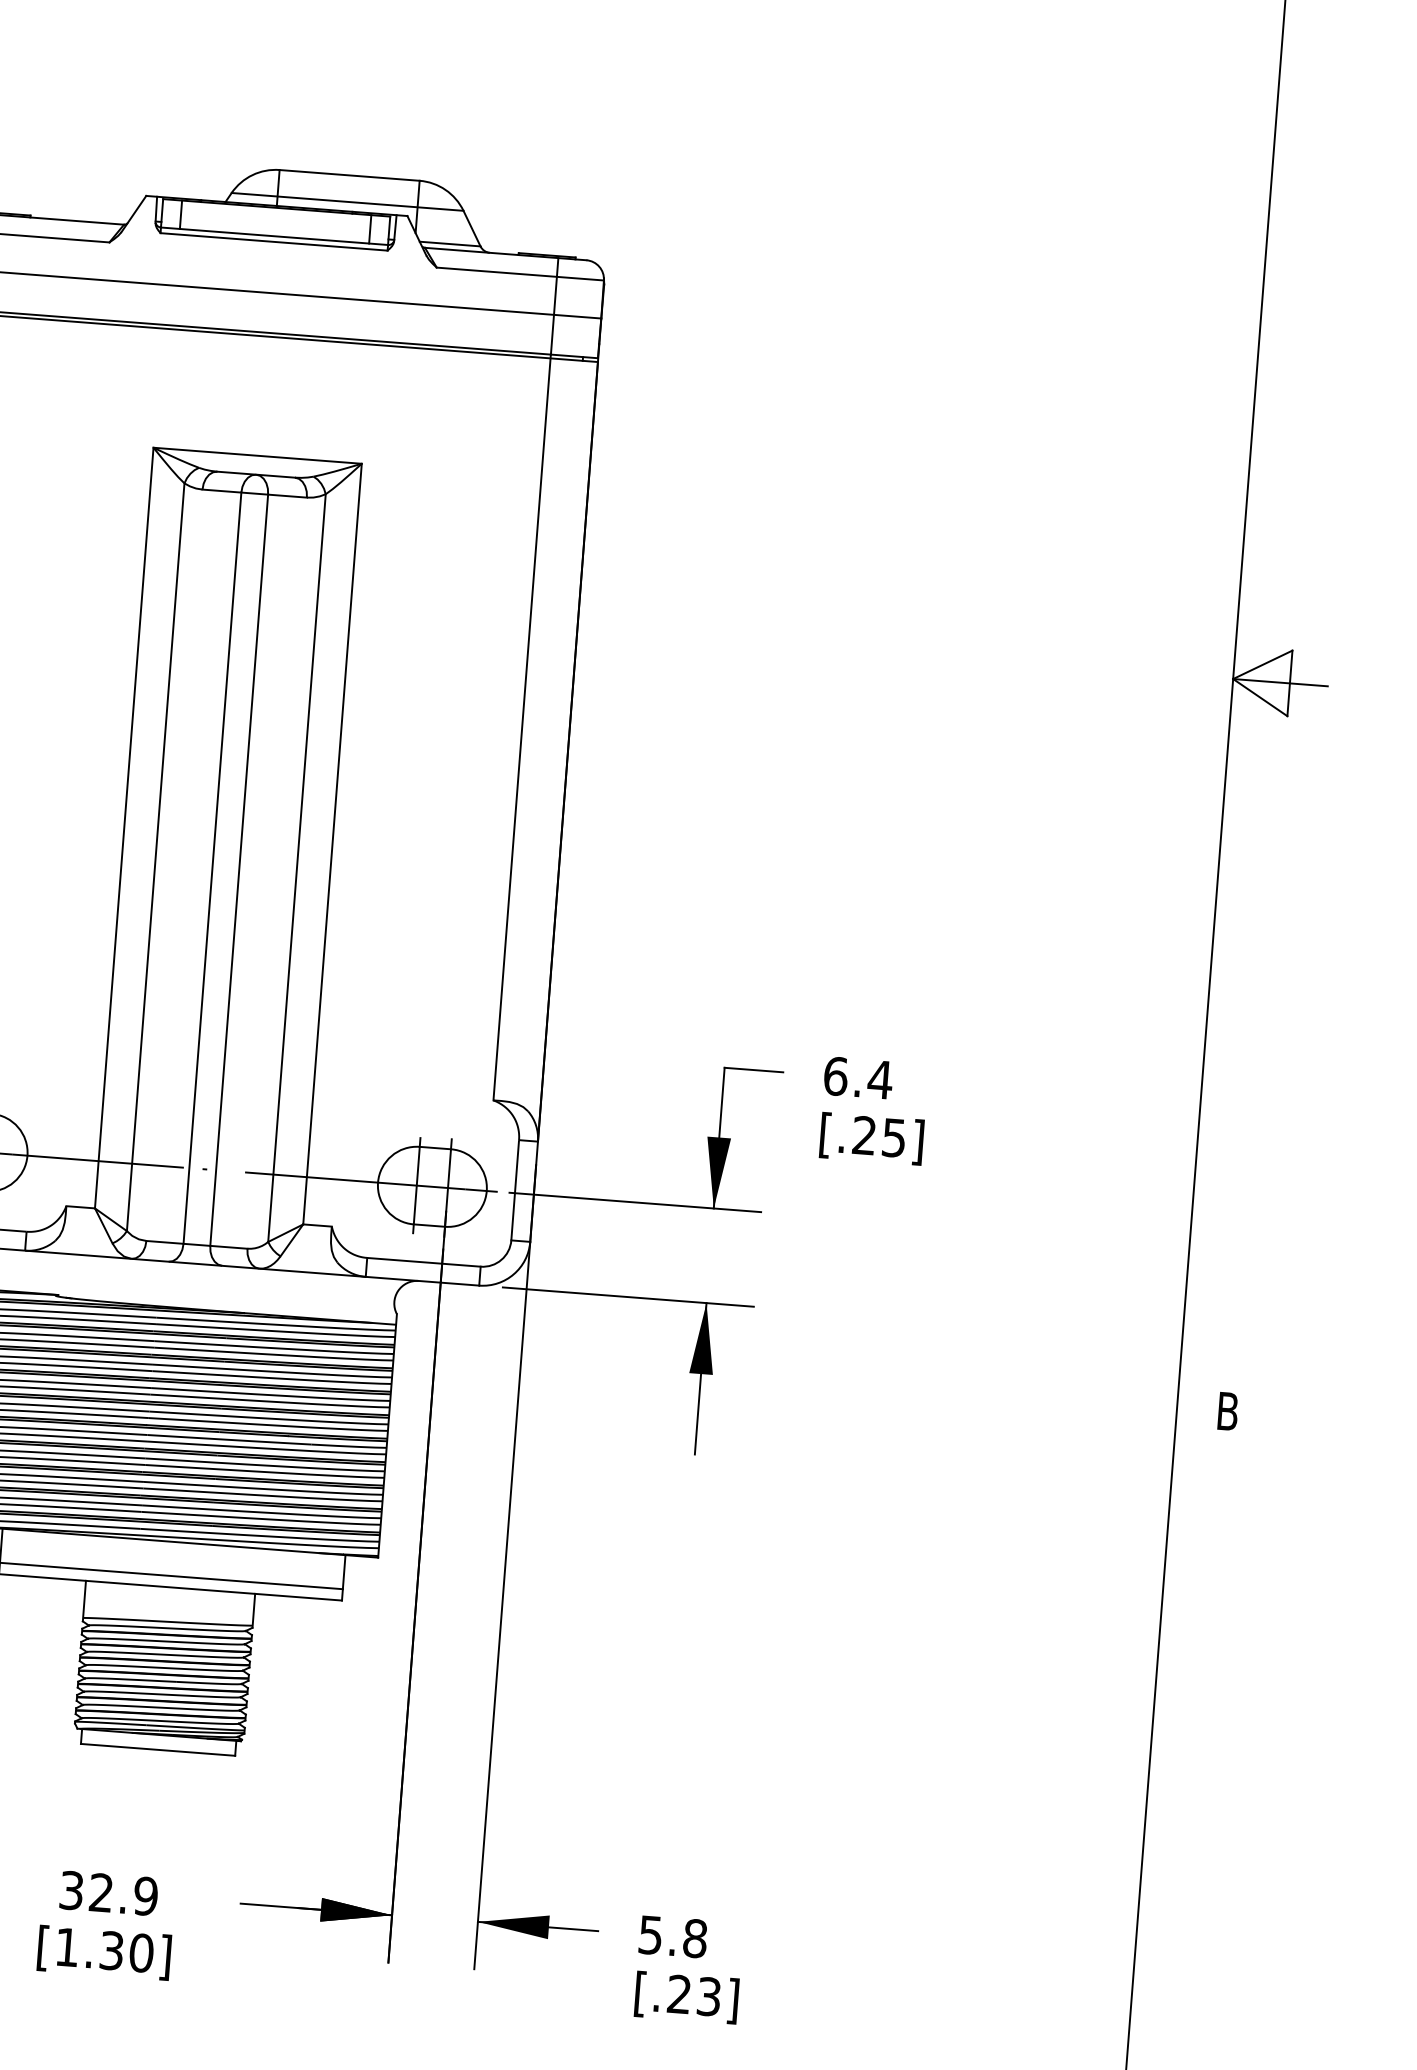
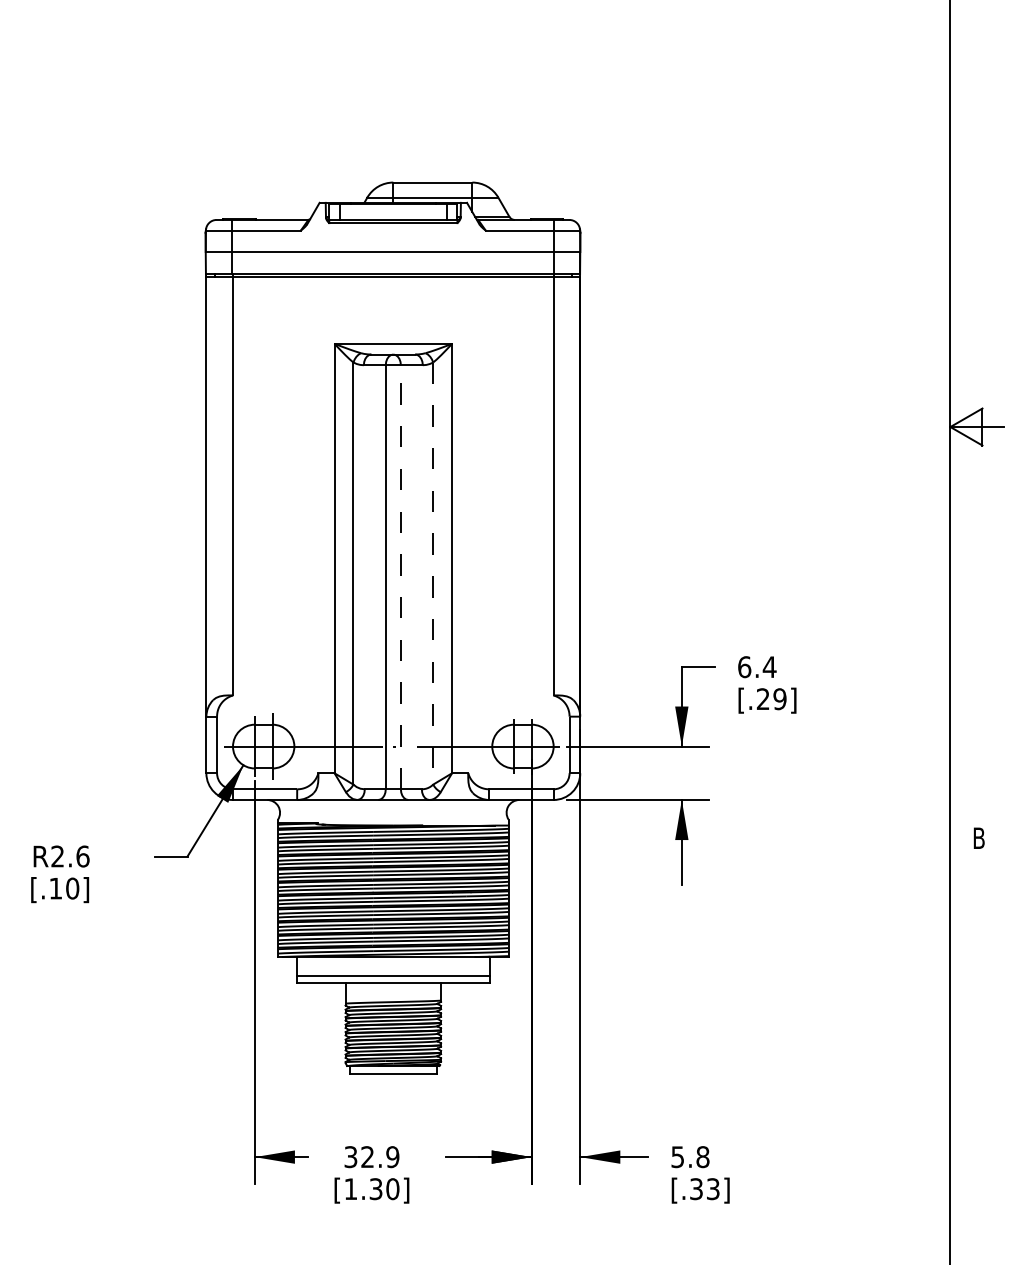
line: (238, 868) -> (400, 576), solid -> dashed
line: (297, 869) -> (433, 574), solid -> dashed
text: (893, 1136) -> (779, 698), [.25] -> [.29]
text: (679, 1995) -> (696, 1189), [.23] -> [.33]

